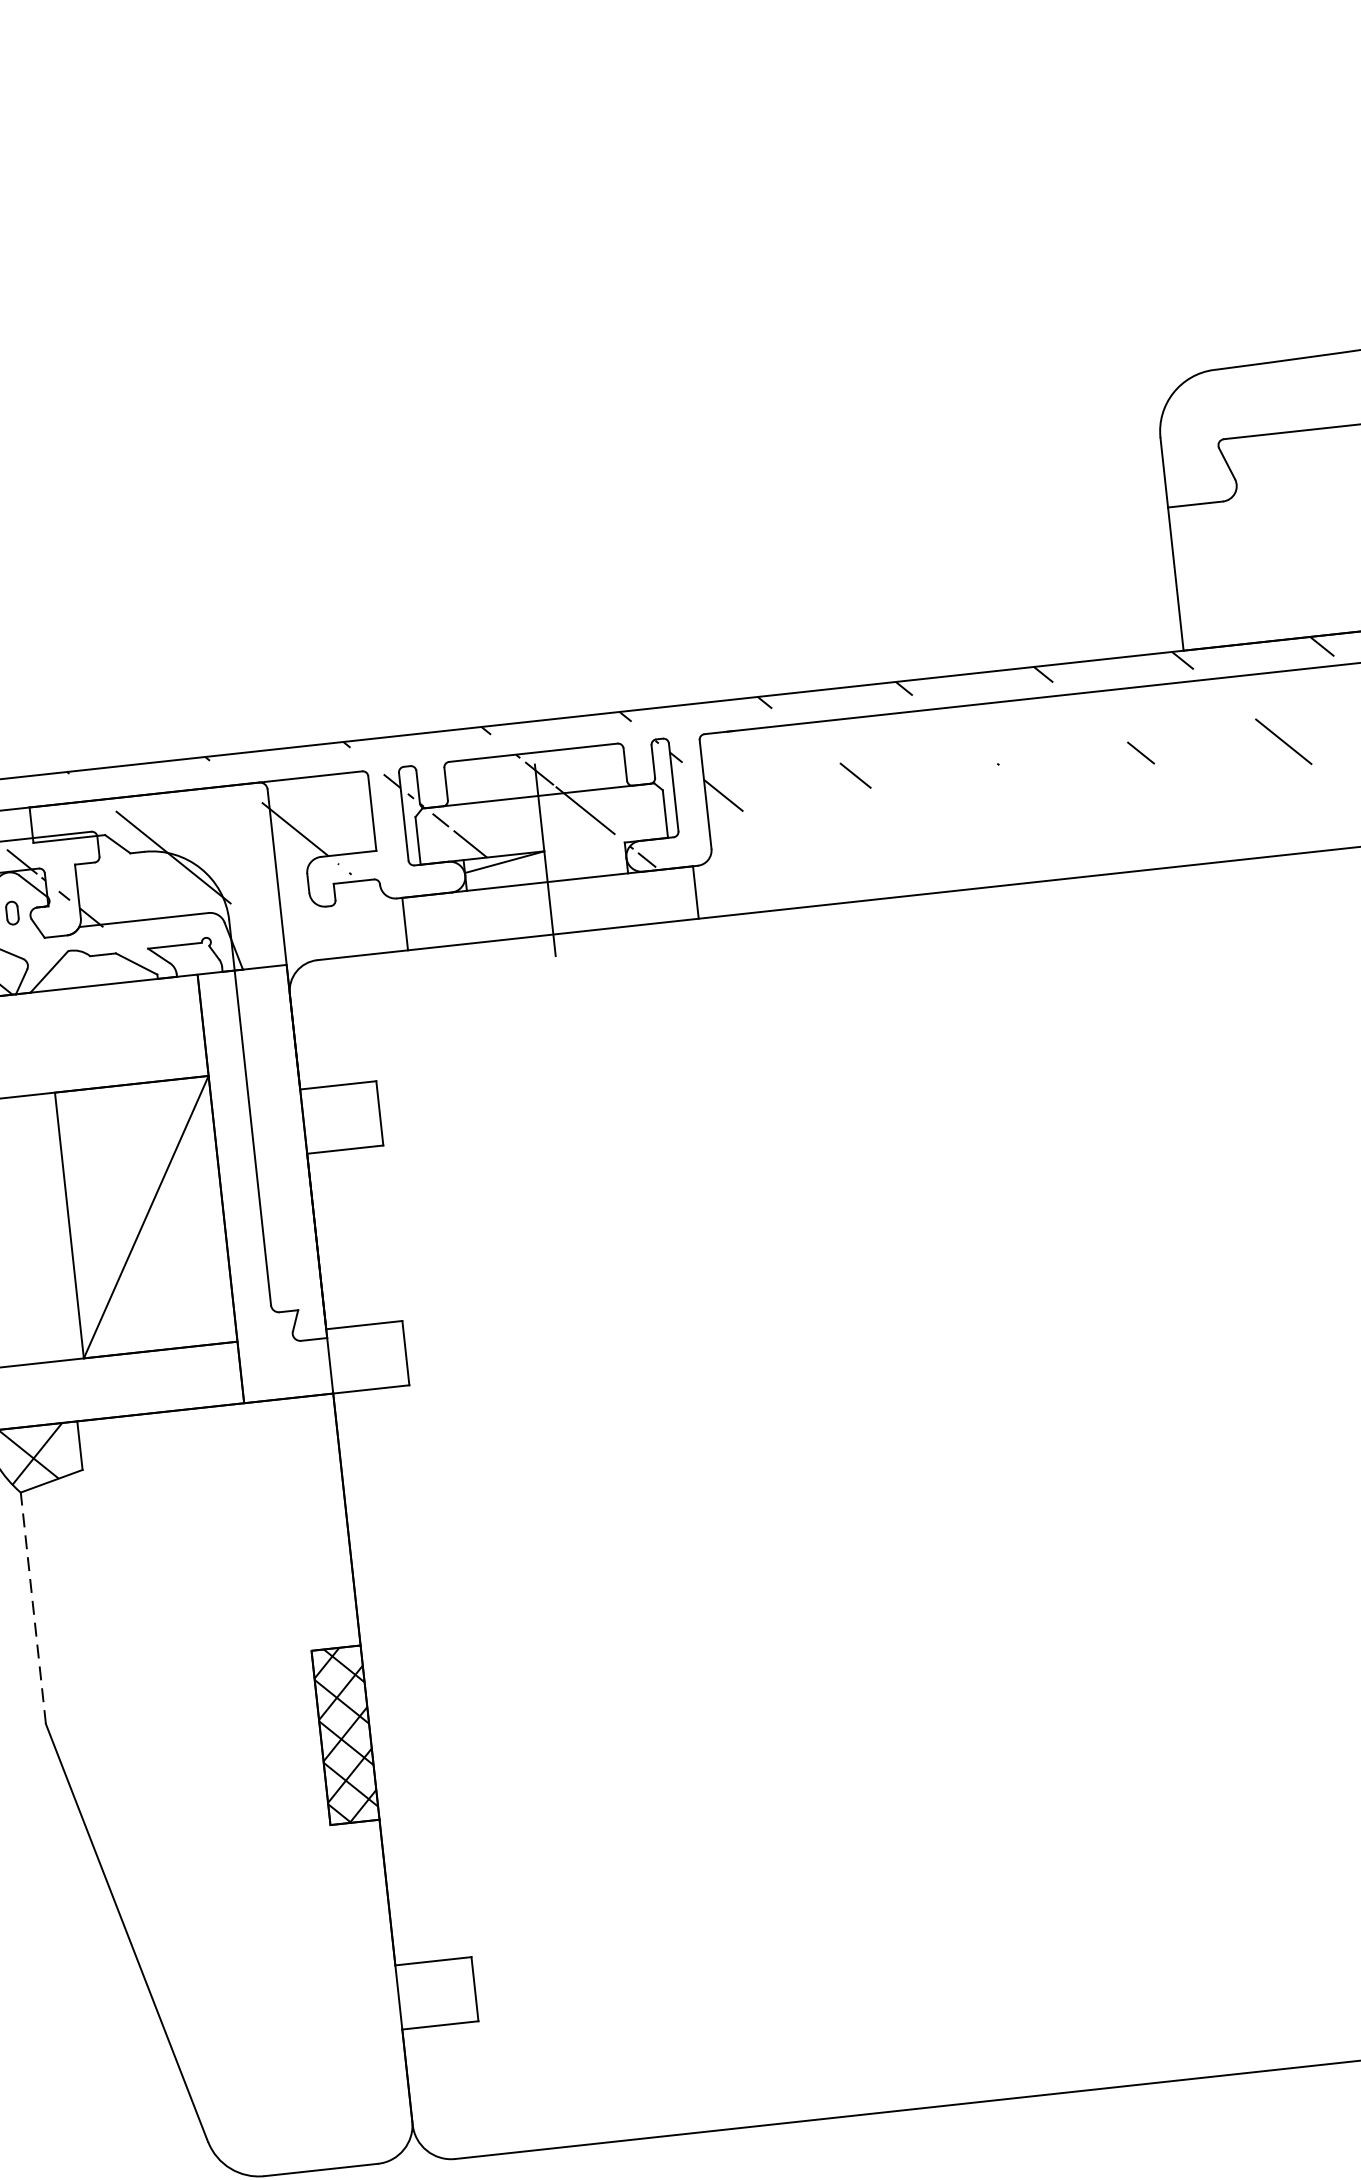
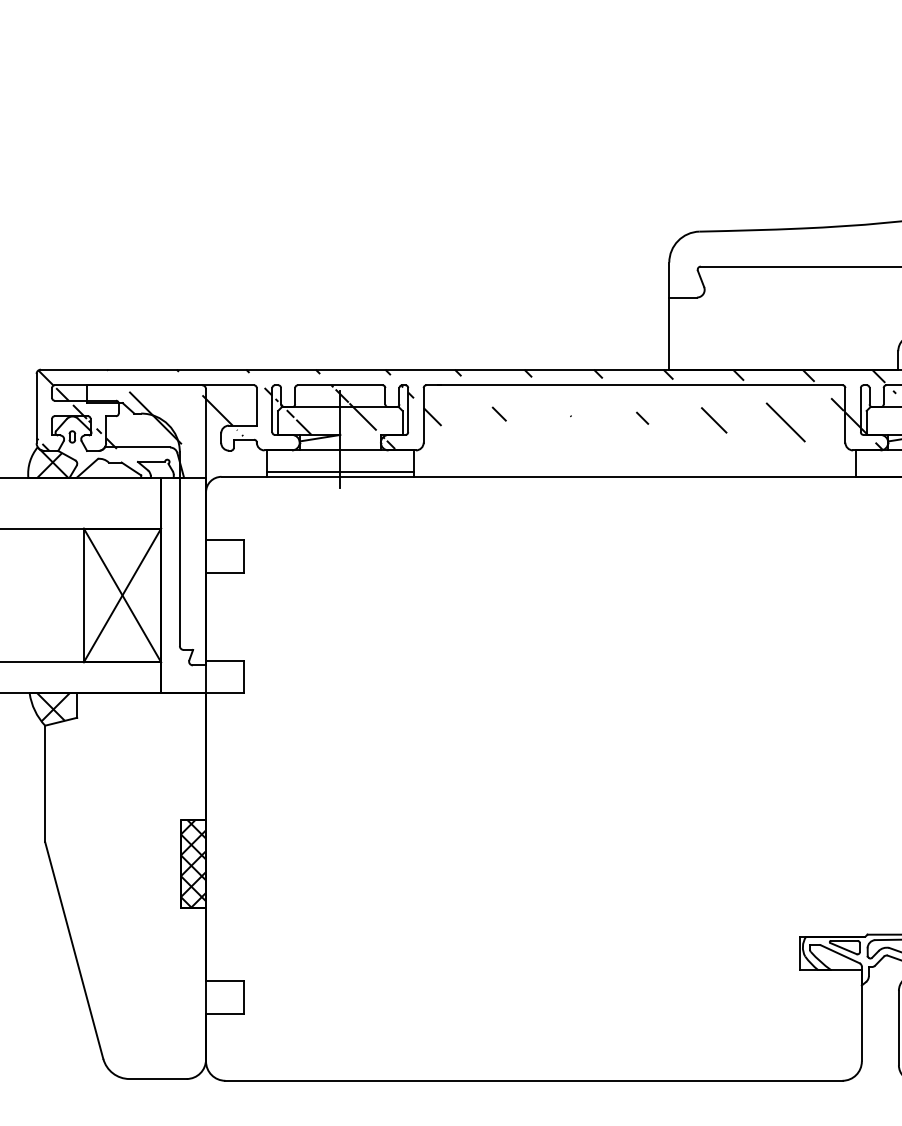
line: (552, 925) -> (340, 472), added
line: (146, 1217) -> (122, 595), added
line: (33, 1607) -> (45, 783), dashed -> solid

